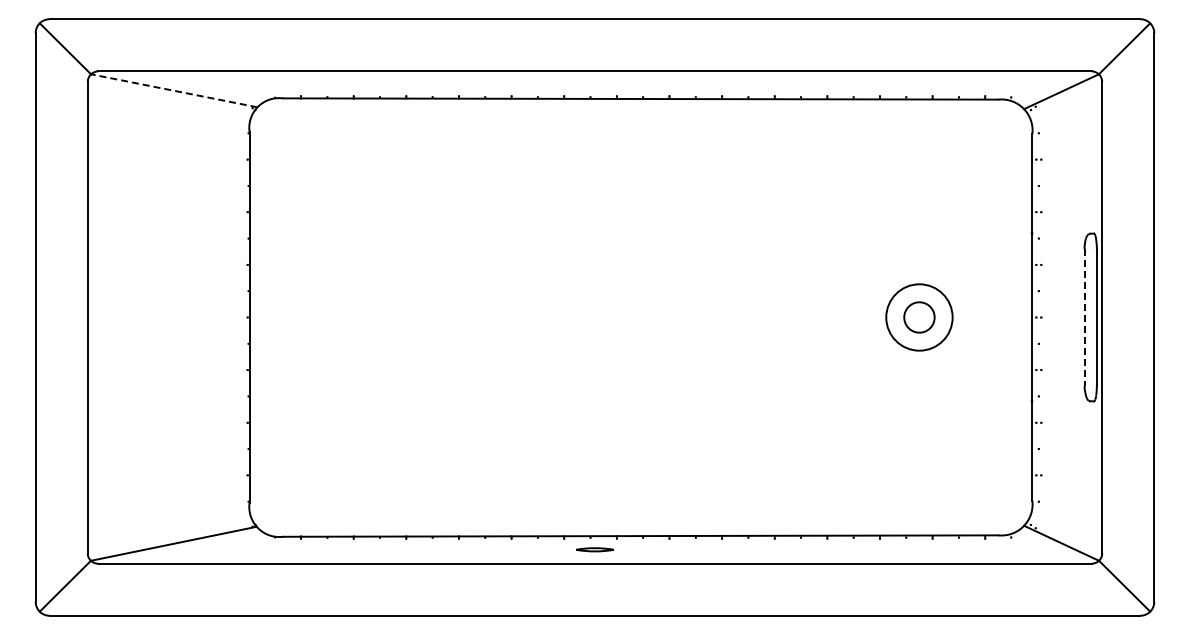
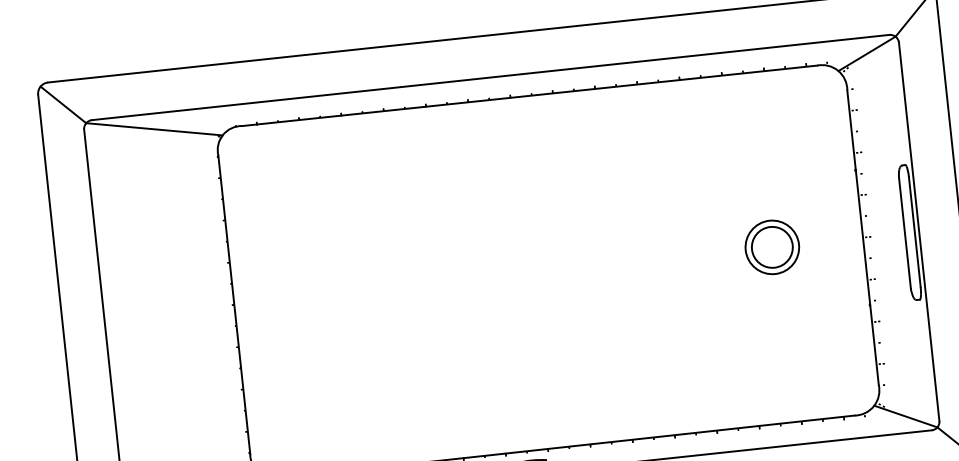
line: (174, 90) -> (154, 129), dashed -> solid
circle: (919, 317) -> (772, 247), size x1.67
line: (1084, 317) -> (904, 233), dashed -> solid

